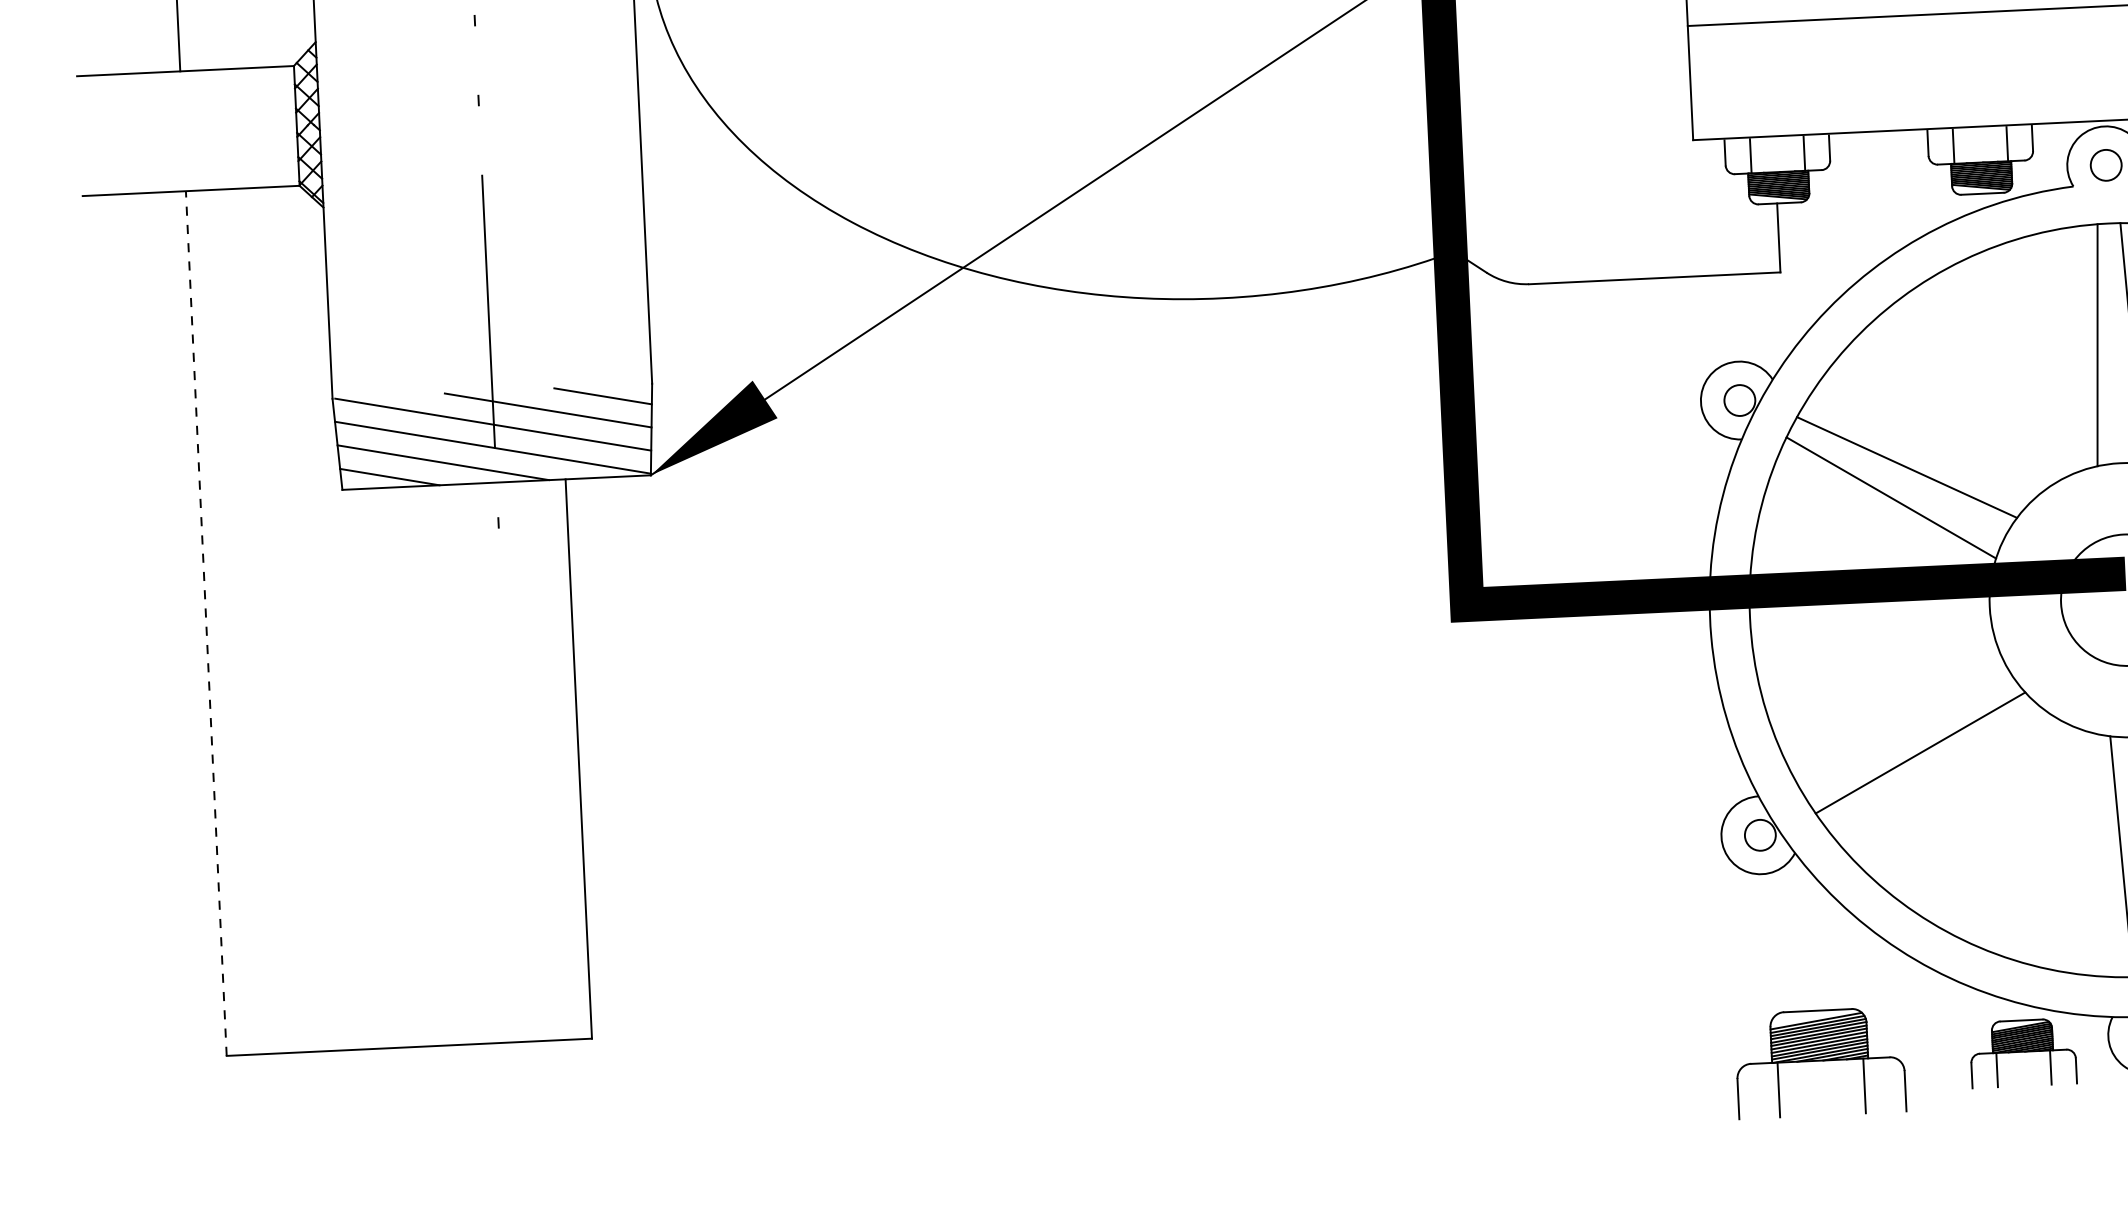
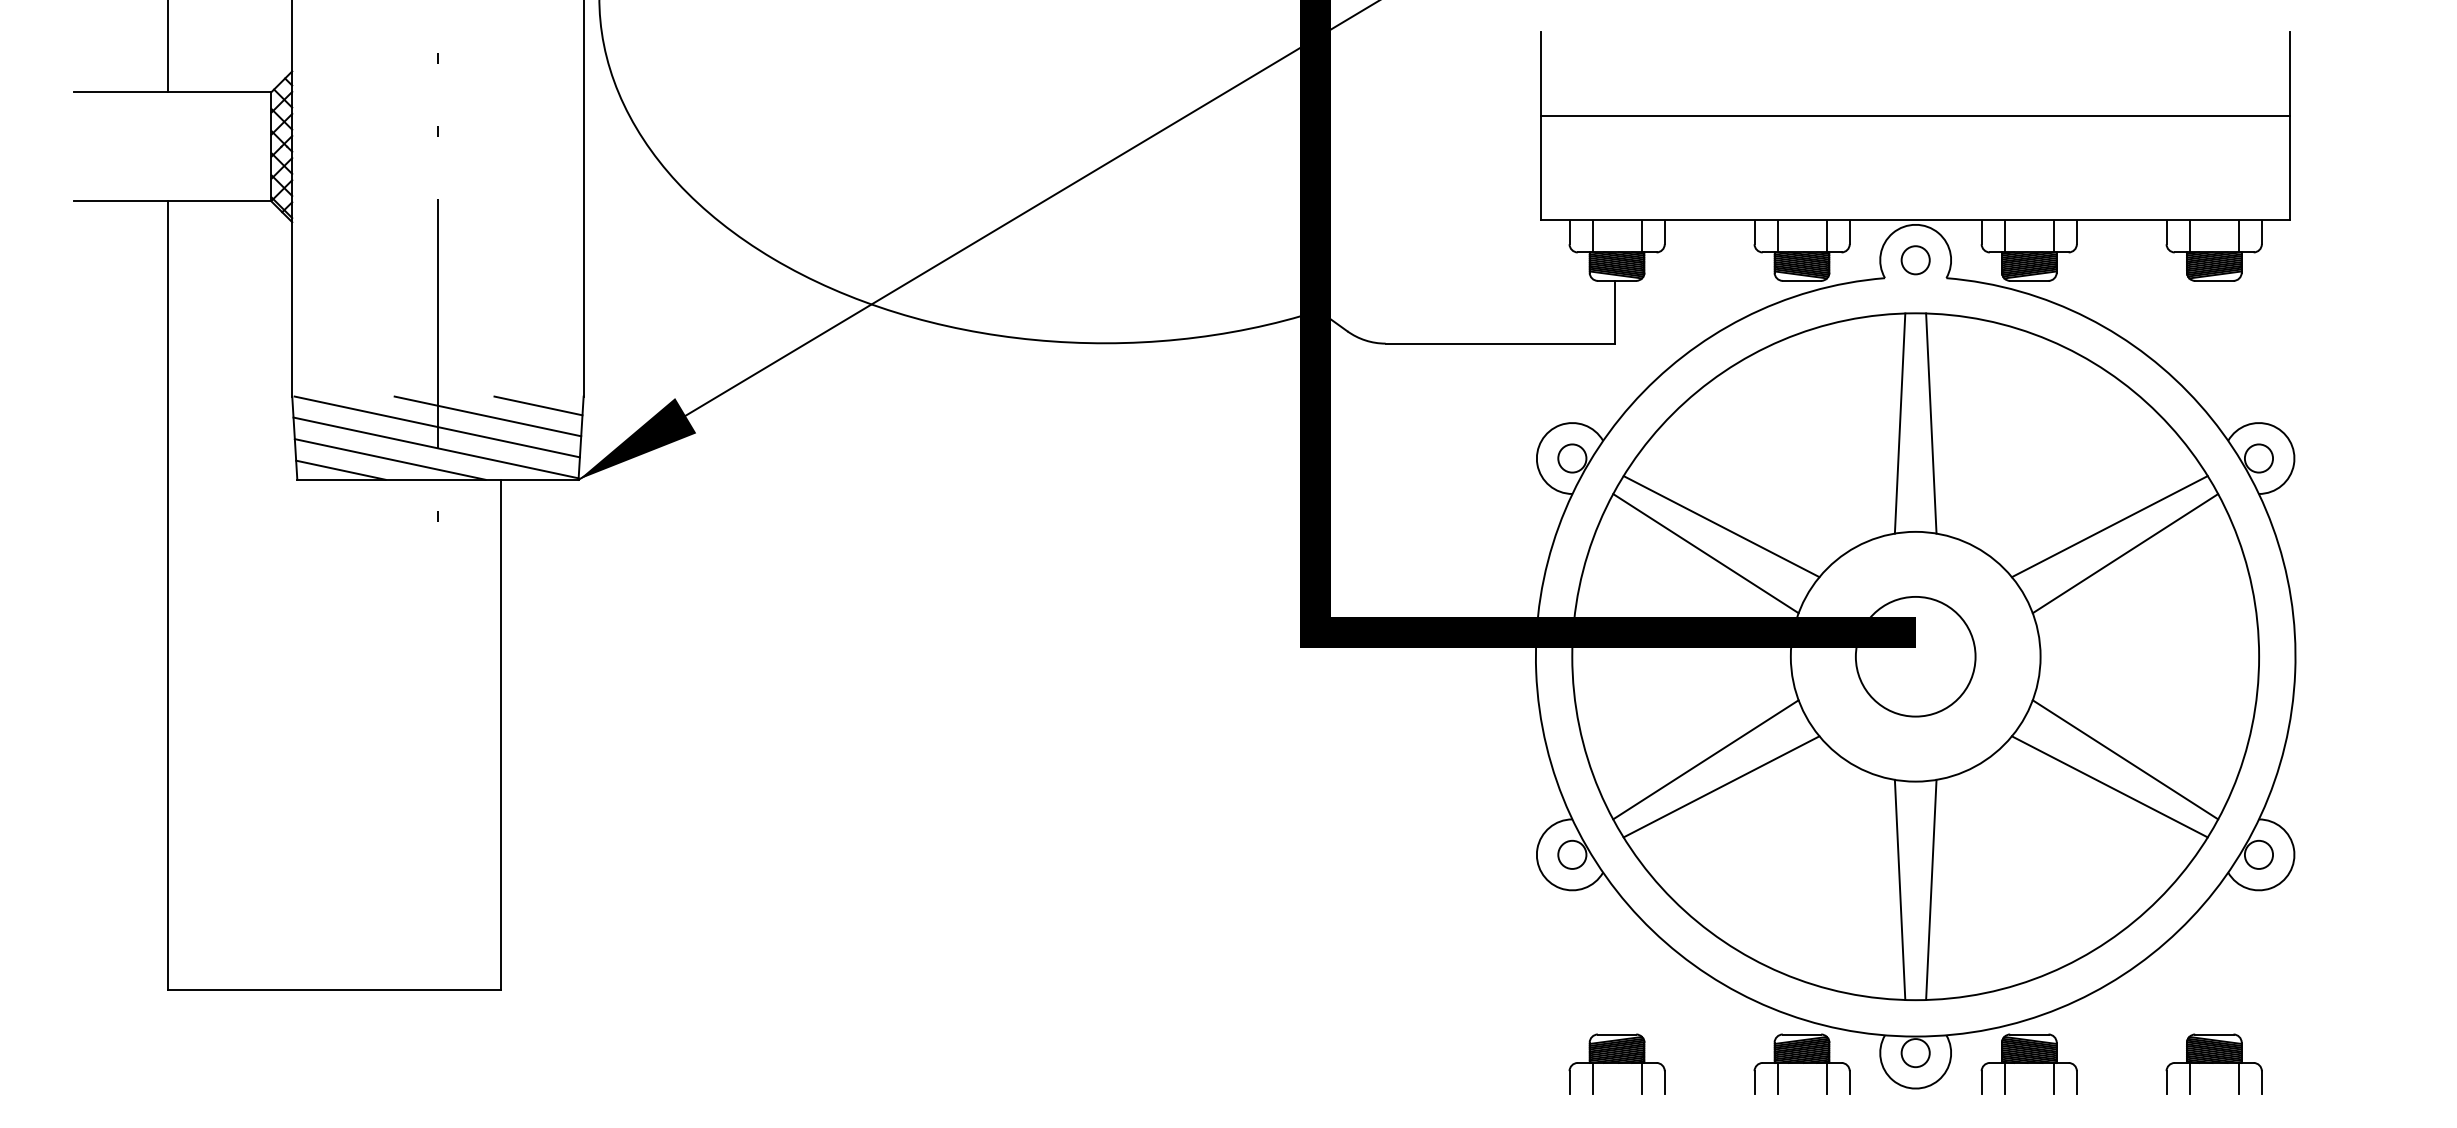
line: (205, 623) -> (167, 595), dashed -> solid
line: (1901, 723) -> (1705, 759), added
part: (1819, 1061) -> (1616, 1063), size x0.62

